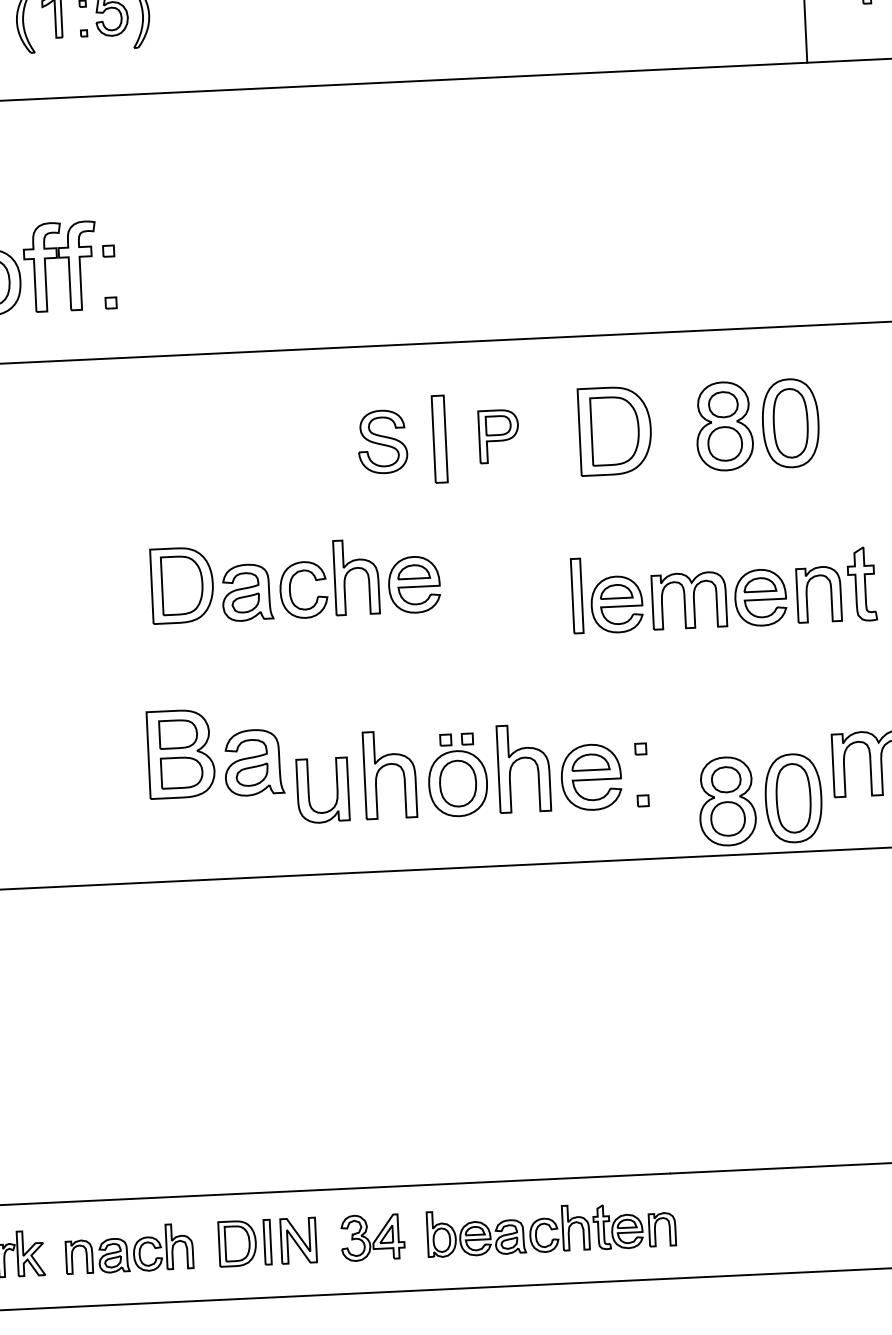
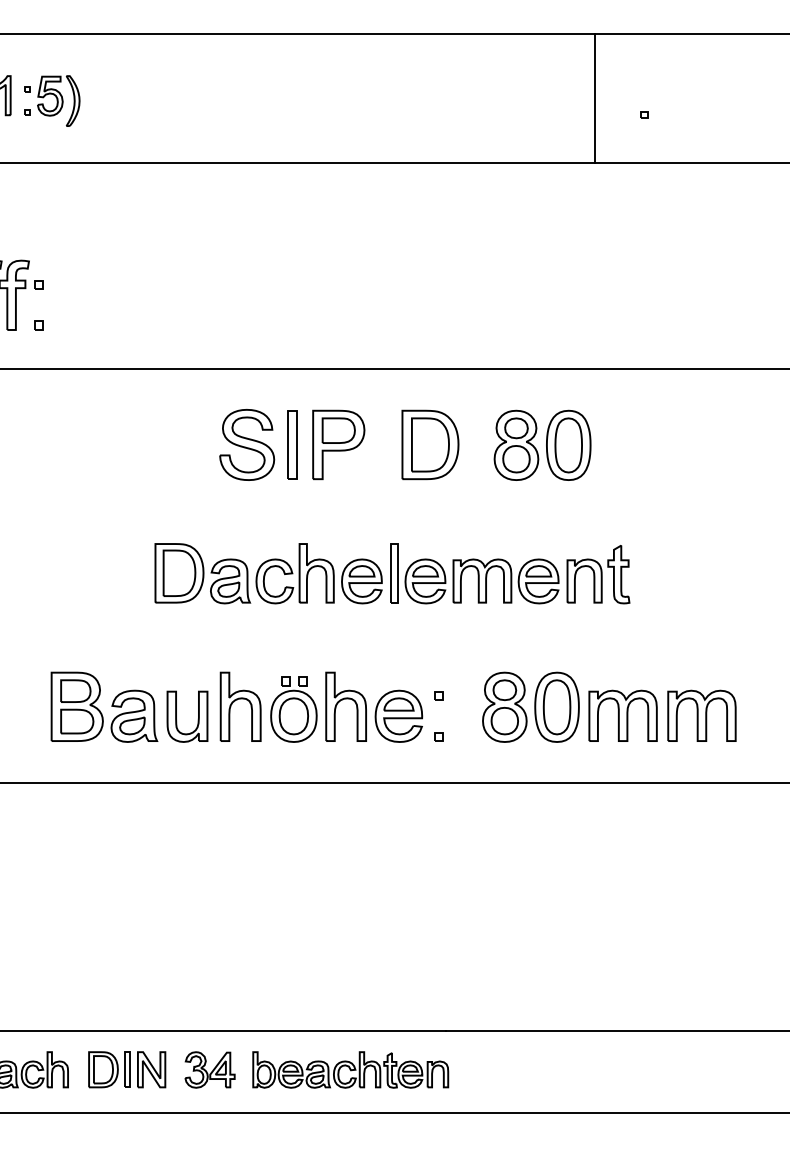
part: (498, 435) -> (338, 444), size x1.67
part: (382, 441) -> (247, 444), size x1.43
part: (295, 580) -> (268, 573), moved
part: (215, 752) -> (104, 706), moved
part: (759, 798) -> (530, 706), moved

